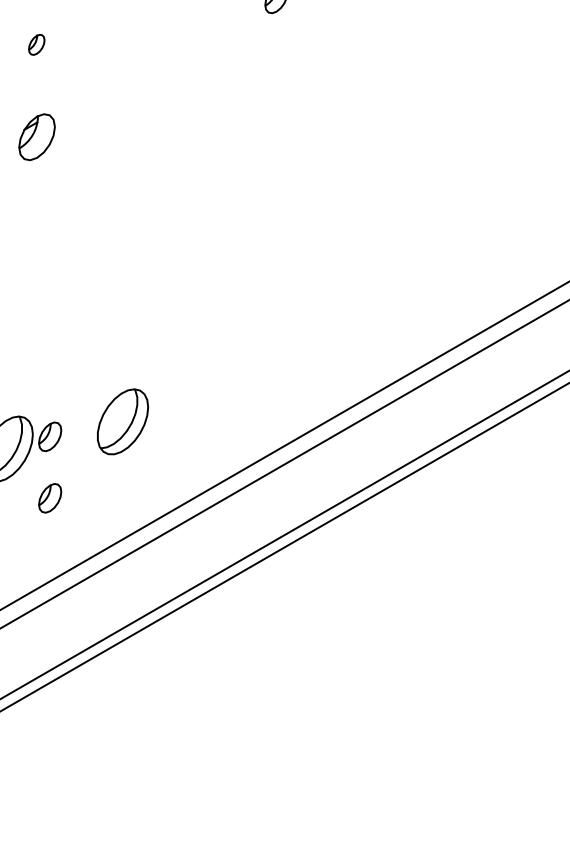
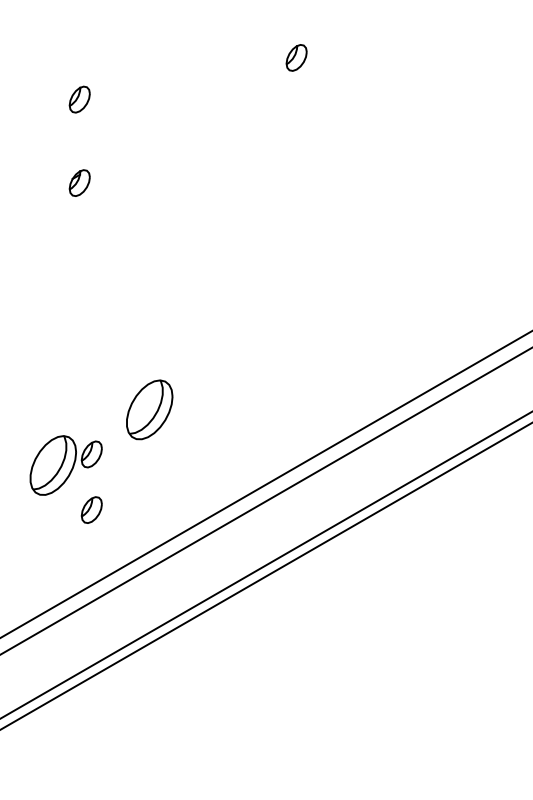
part: (36, 44) -> (79, 99), size x1.43
part: (36, 136) -> (79, 182), size x0.62
part: (122, 421) -> (149, 409), moved

